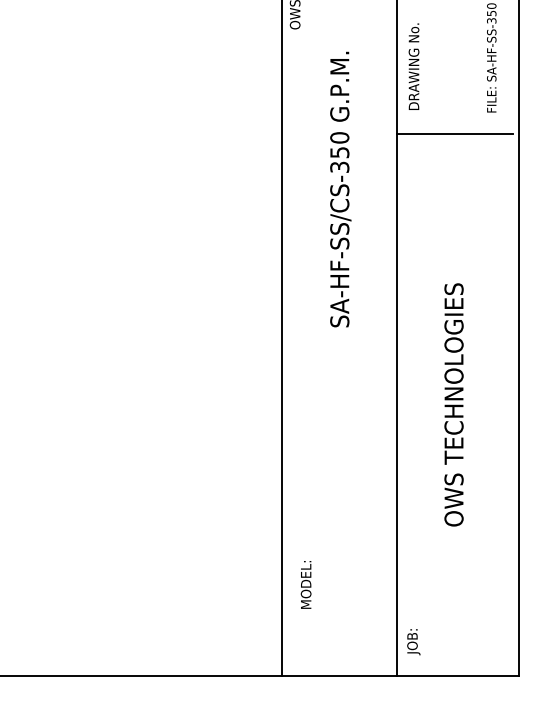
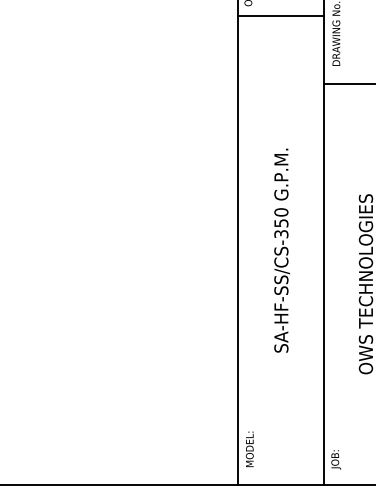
line: (339, 42) -> (281, 15), added
text: (340, 189) -> (281, 250), moved
text: (305, 584) -> (249, 449), moved

